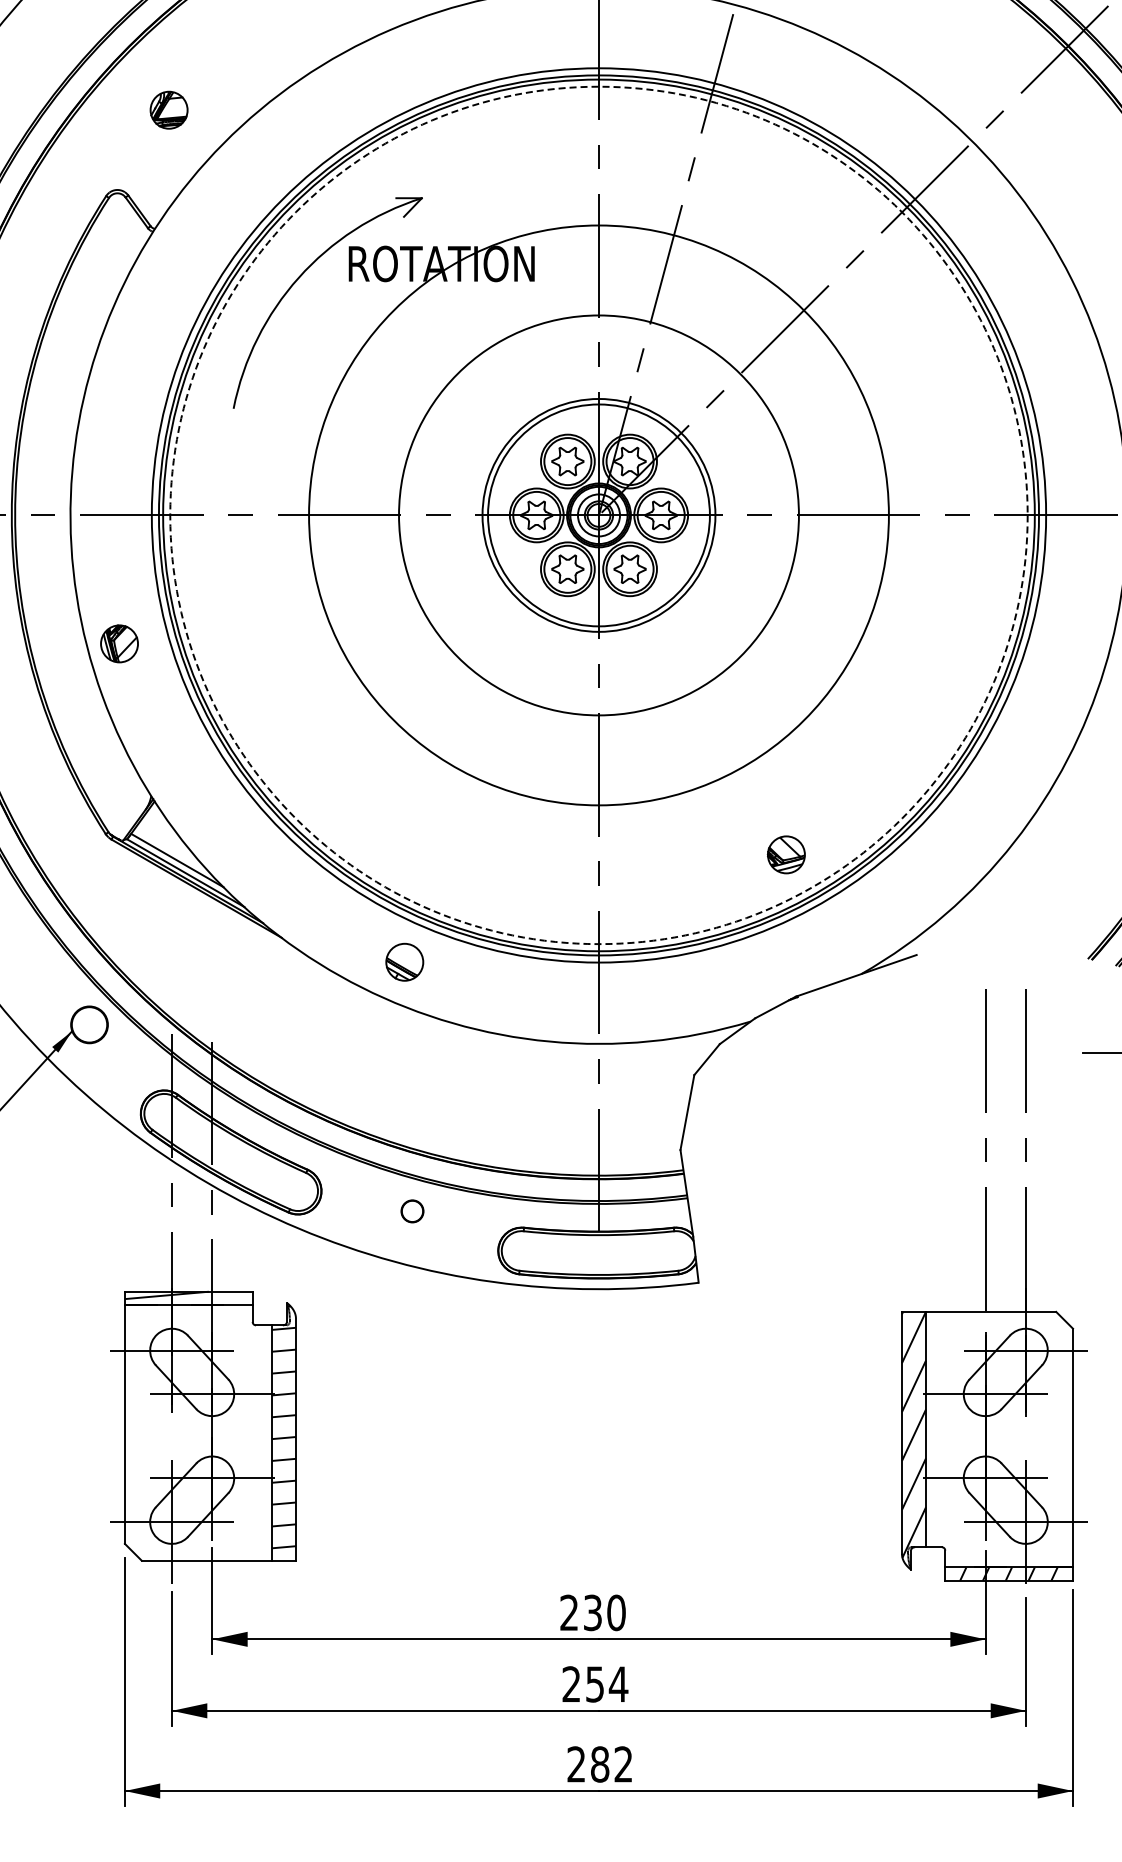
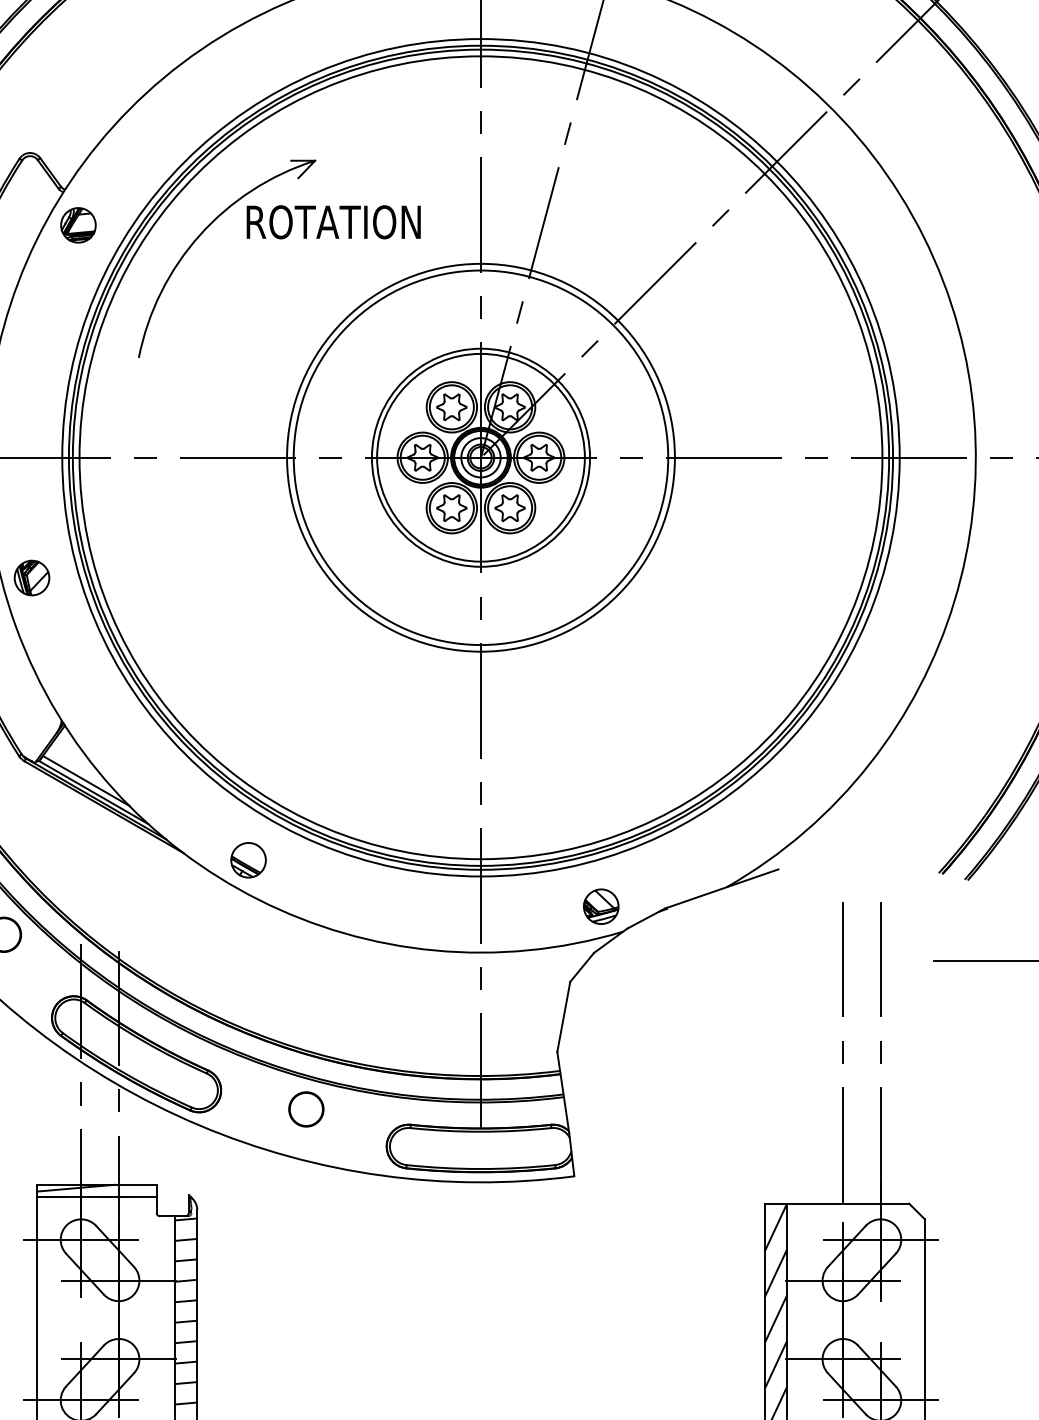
part: (168, 109) -> (77, 224), moved
circle: (598, 515) -> (480, 457), dashed -> solid
circle: (598, 515) -> (480, 457), size x0.71
part: (785, 854) -> (600, 906), moved
part: (404, 961) -> (248, 859), moved
circle: (412, 1211) -> (306, 1109), size x1.67

